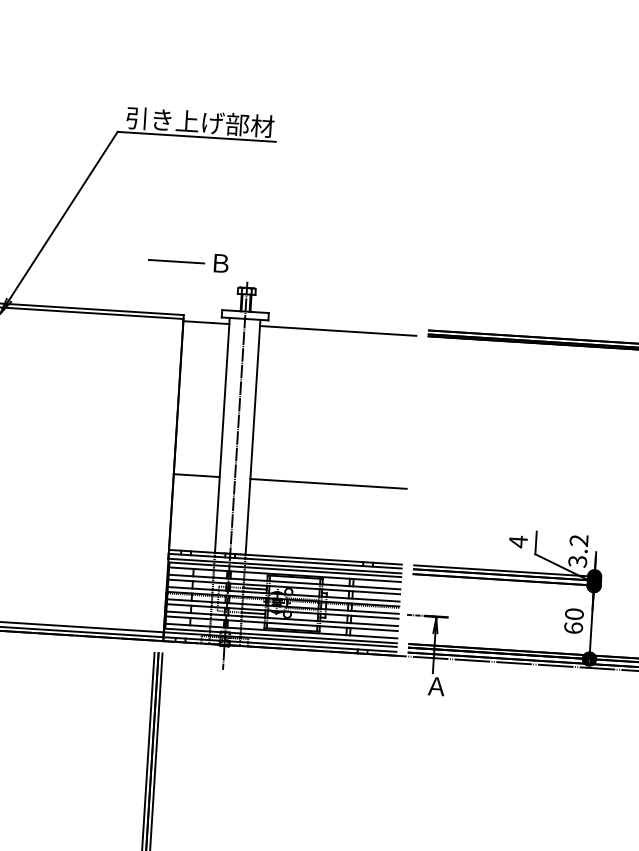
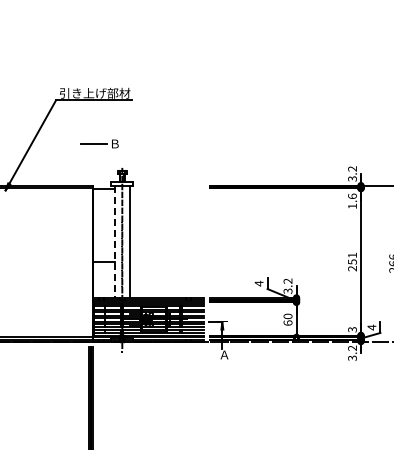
part: (188, 260) -> (99, 143), moved
line: (337, 330) -> (166, 188), removed
line: (221, 436) -> (114, 242), solid -> dashed
line: (327, 483) -> (166, 261), removed

